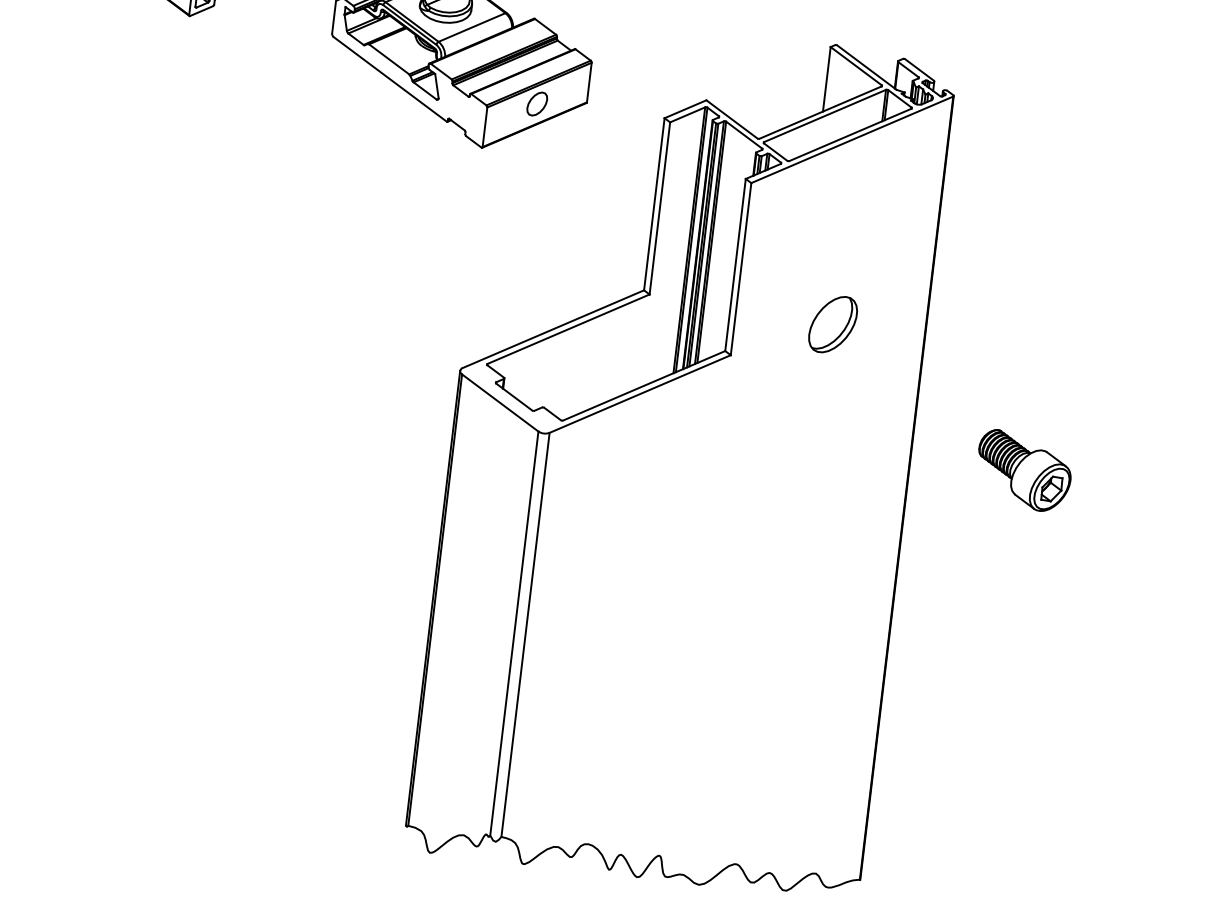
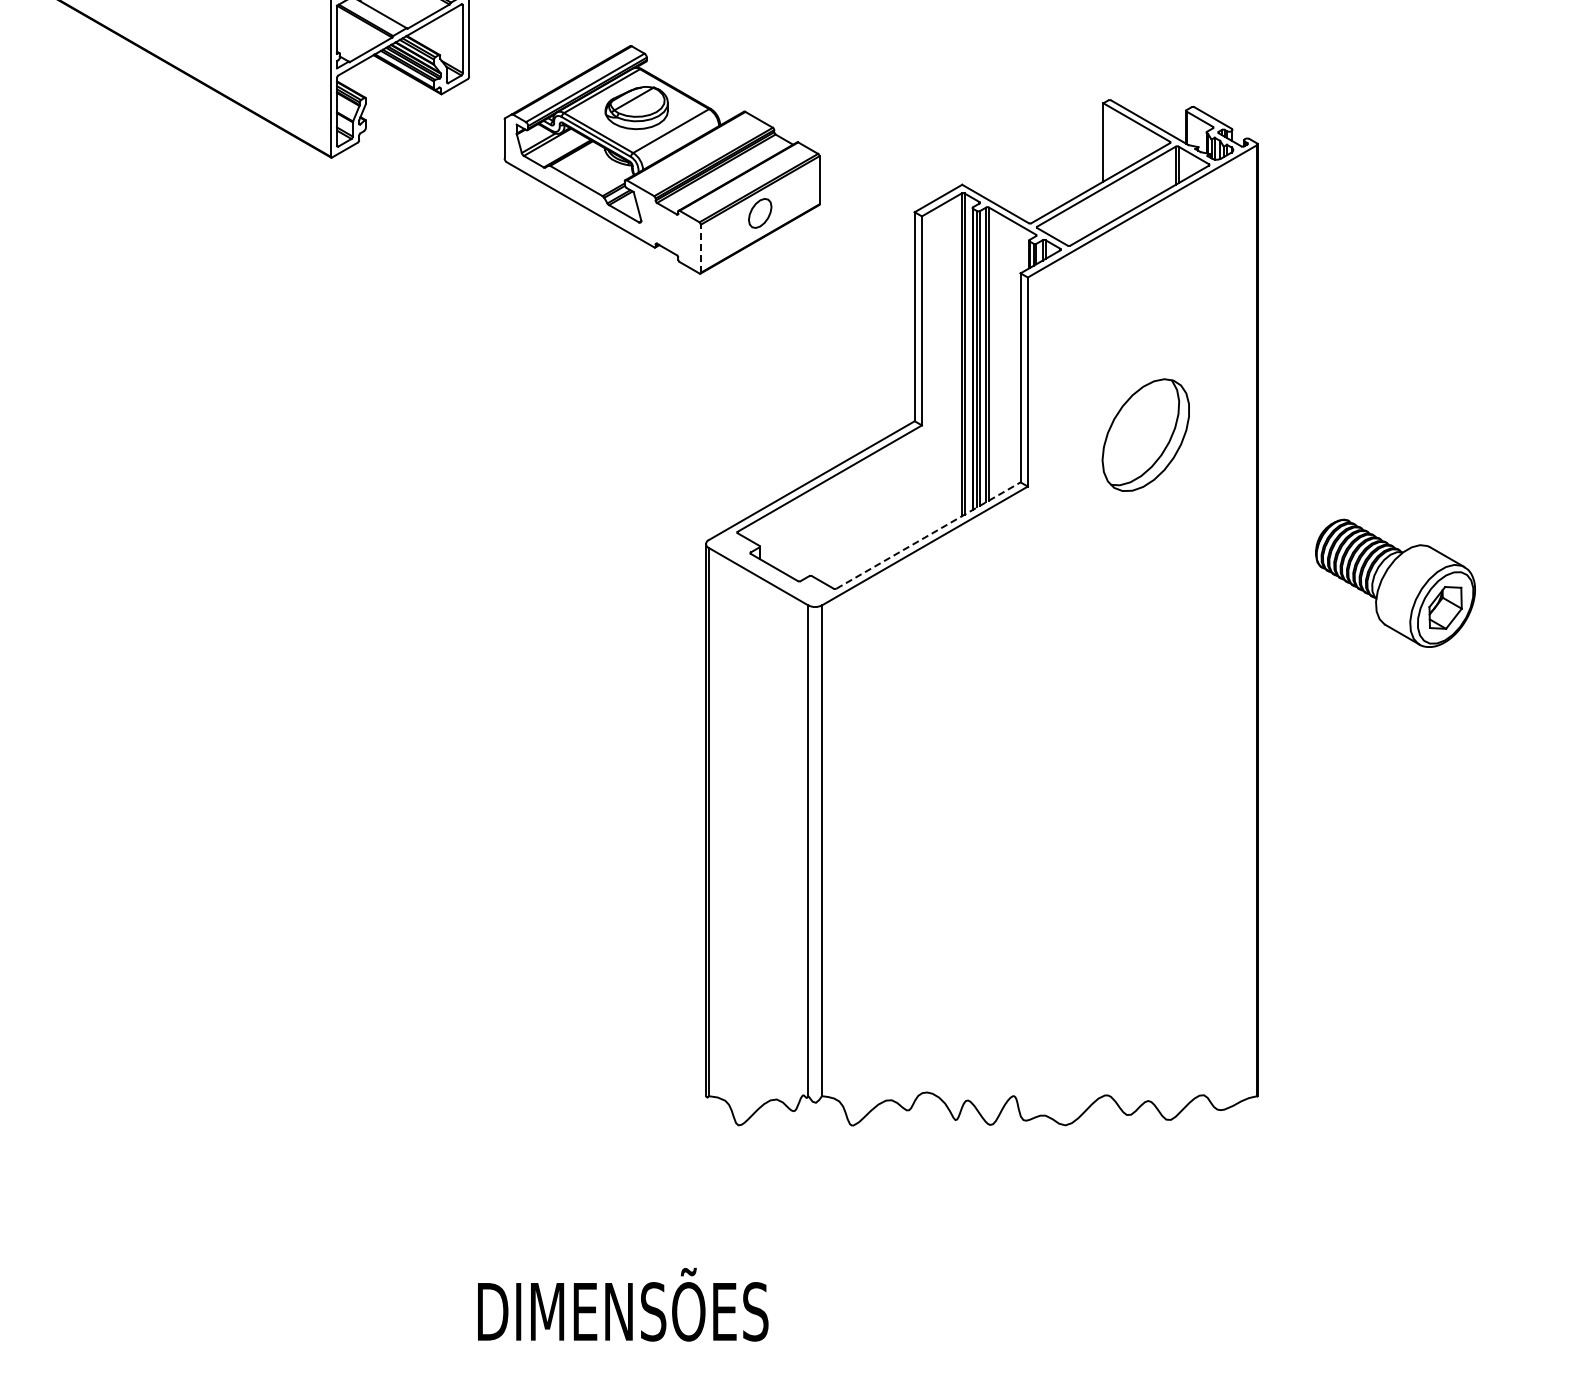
line: (484, 127) -> (700, 248), solid -> dashed
part: (832, 324) -> (1145, 435), size x1.6
line: (644, 385) -> (928, 535), solid -> dashed
part: (1023, 471) -> (1395, 583), size x1.4

